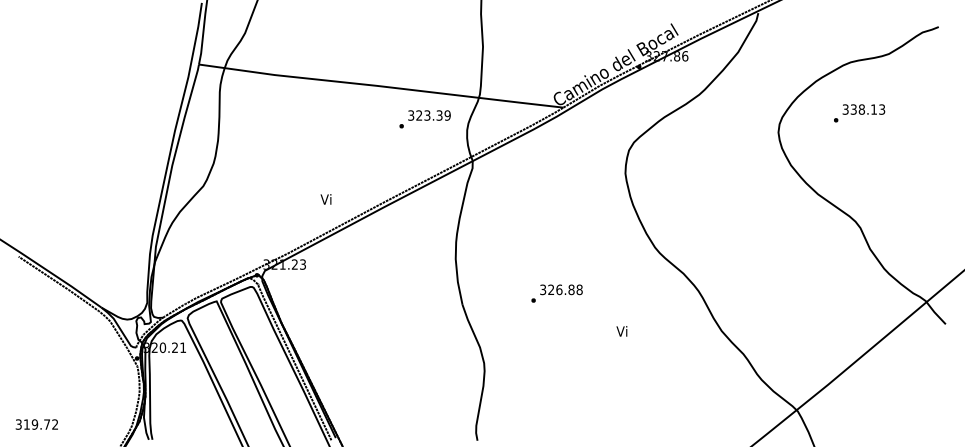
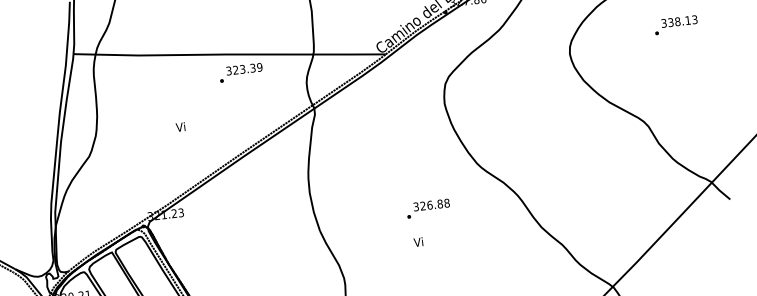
text: (859, 113) -> (676, 25), moved
text: (424, 119) -> (240, 73), moved
text: (325, 199) -> (180, 127), moved
text: (556, 293) -> (427, 208), moved
text: (621, 331) -> (418, 242), moved

